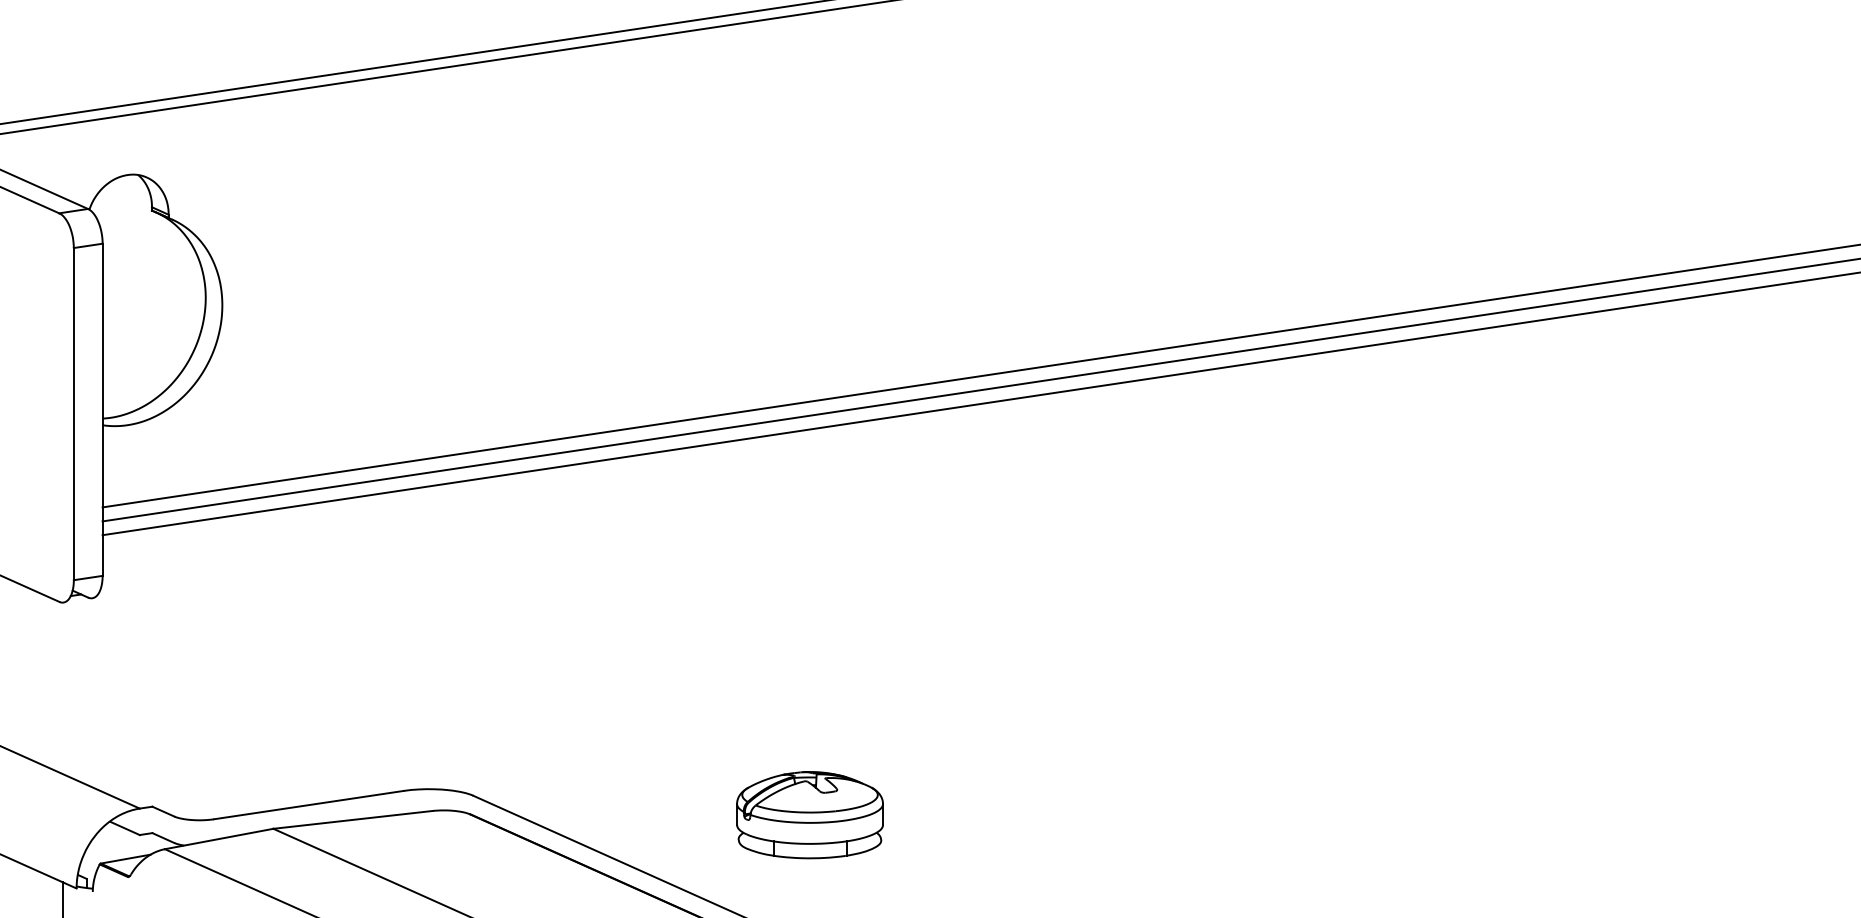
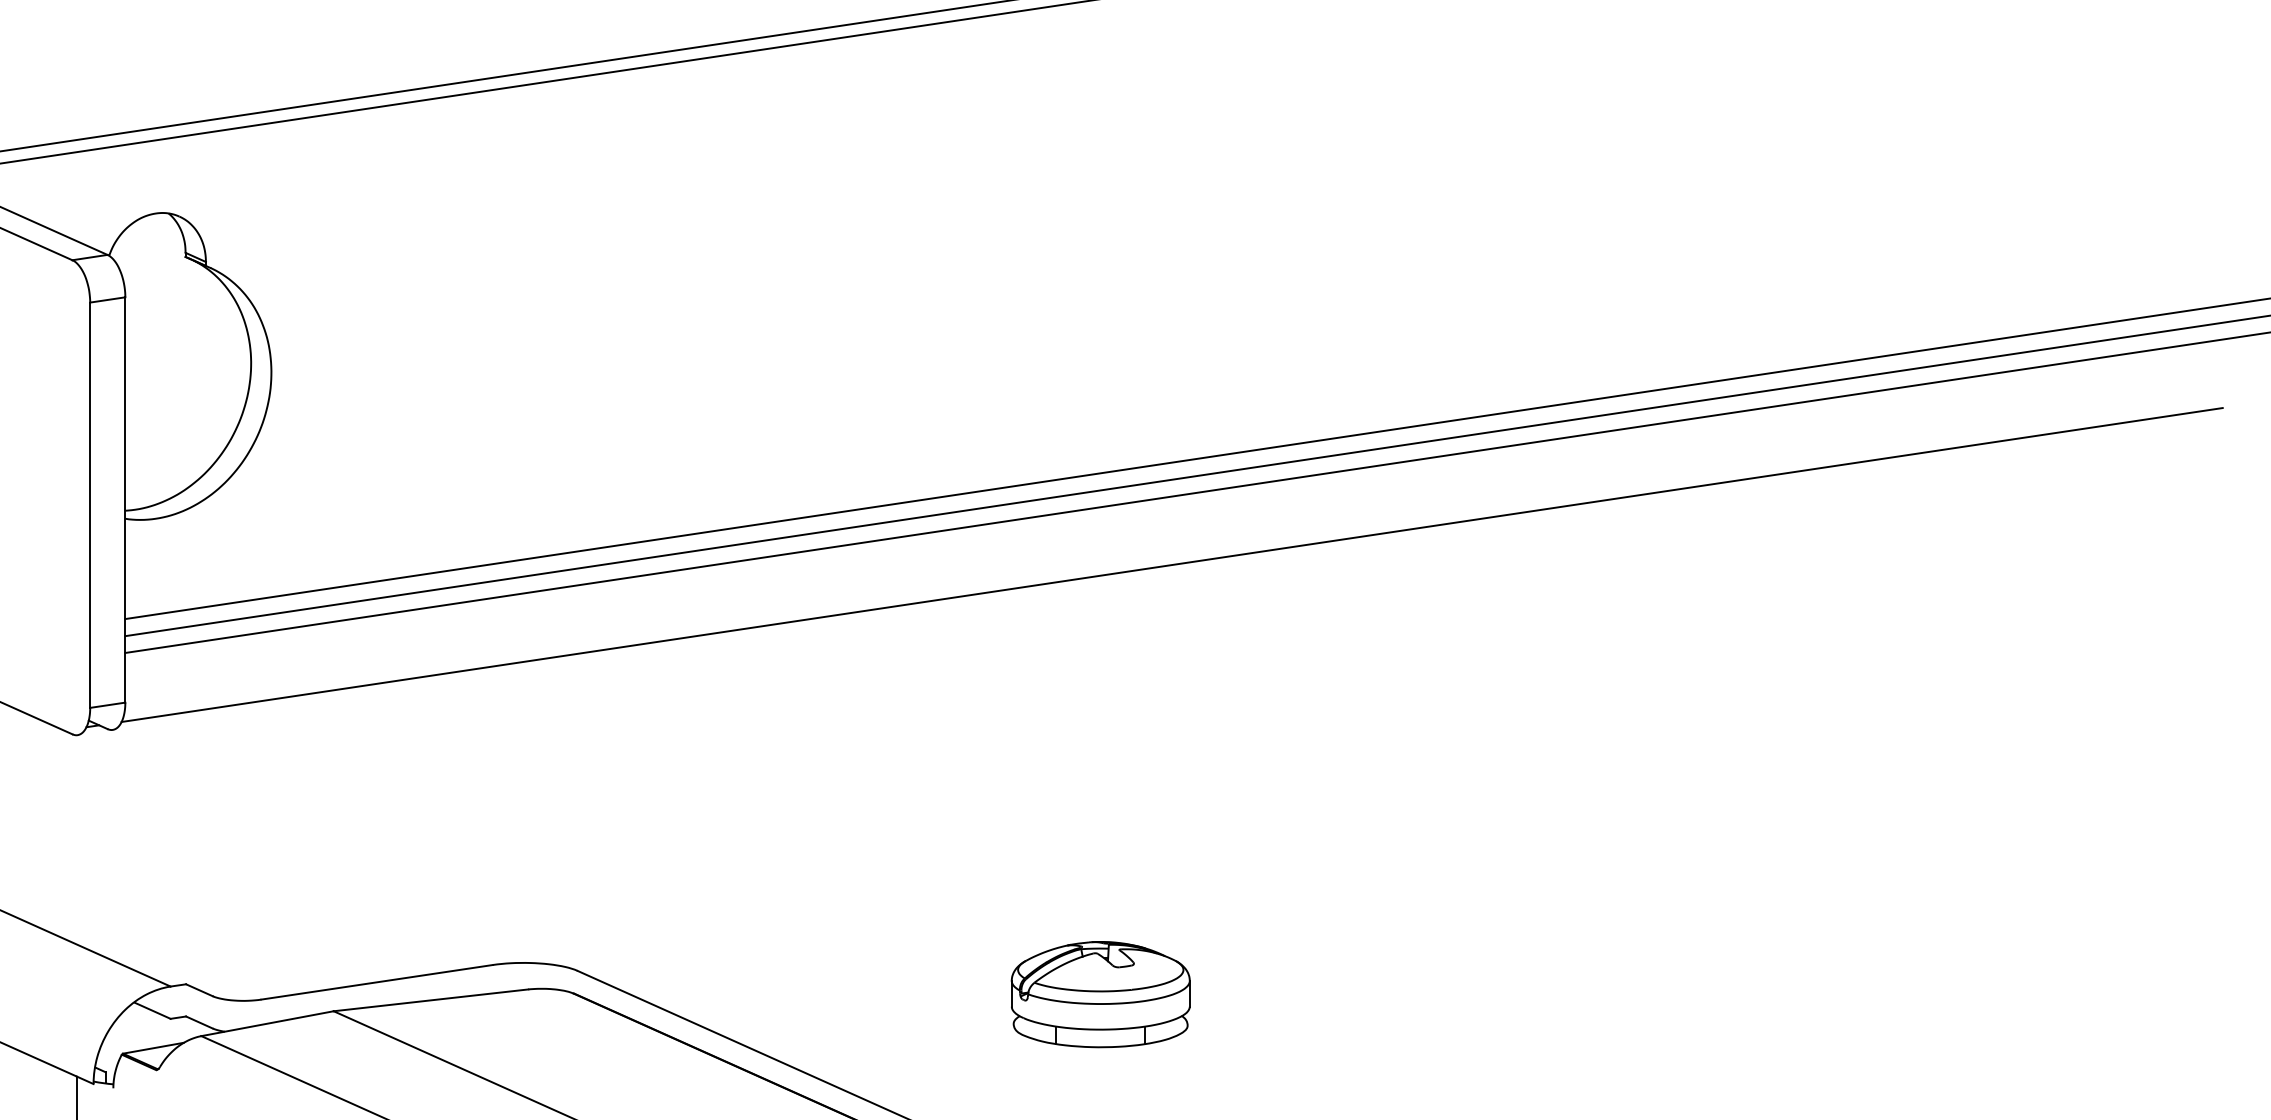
line: (960, 462) -> (1172, 564), added
part: (809, 815) -> (1100, 995), moved

